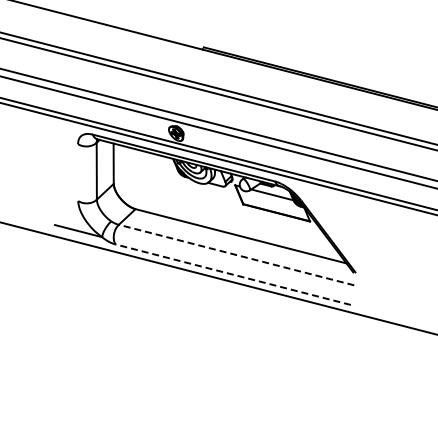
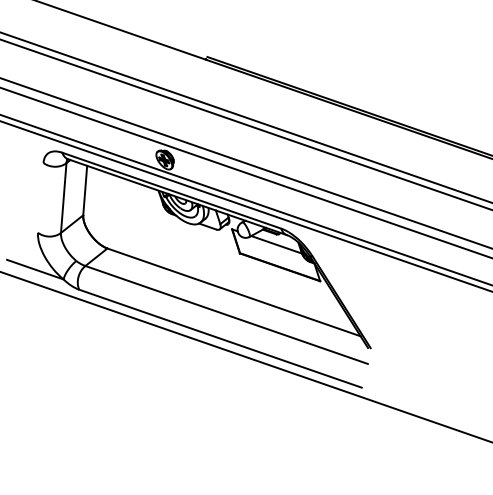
line: (236, 255) -> (226, 315), dashed -> solid
line: (233, 274) -> (220, 338), dashed -> solid

